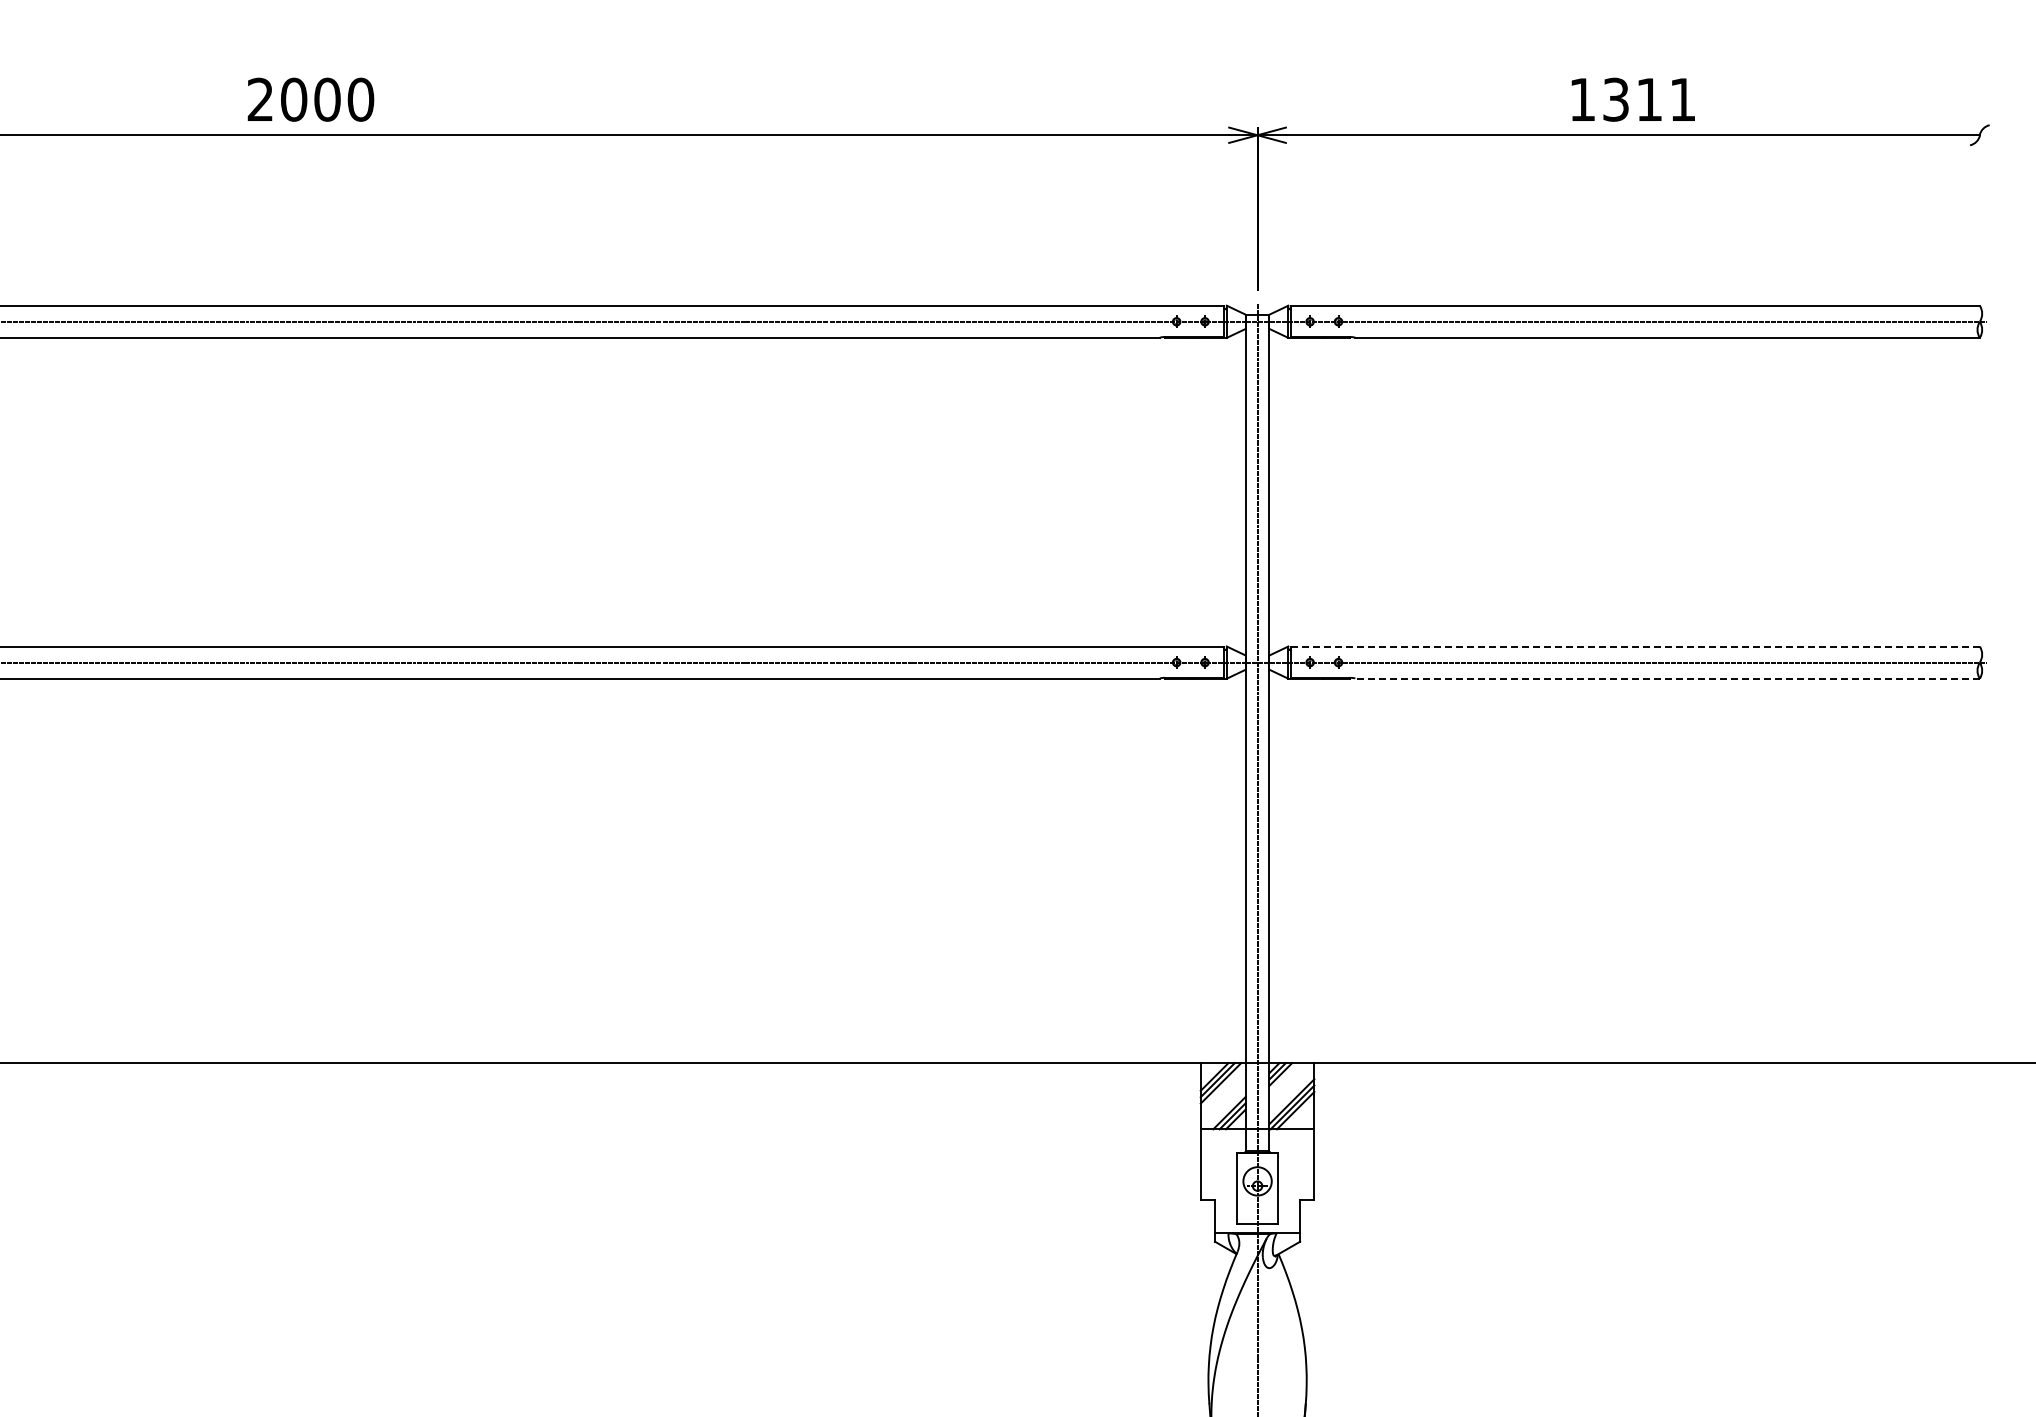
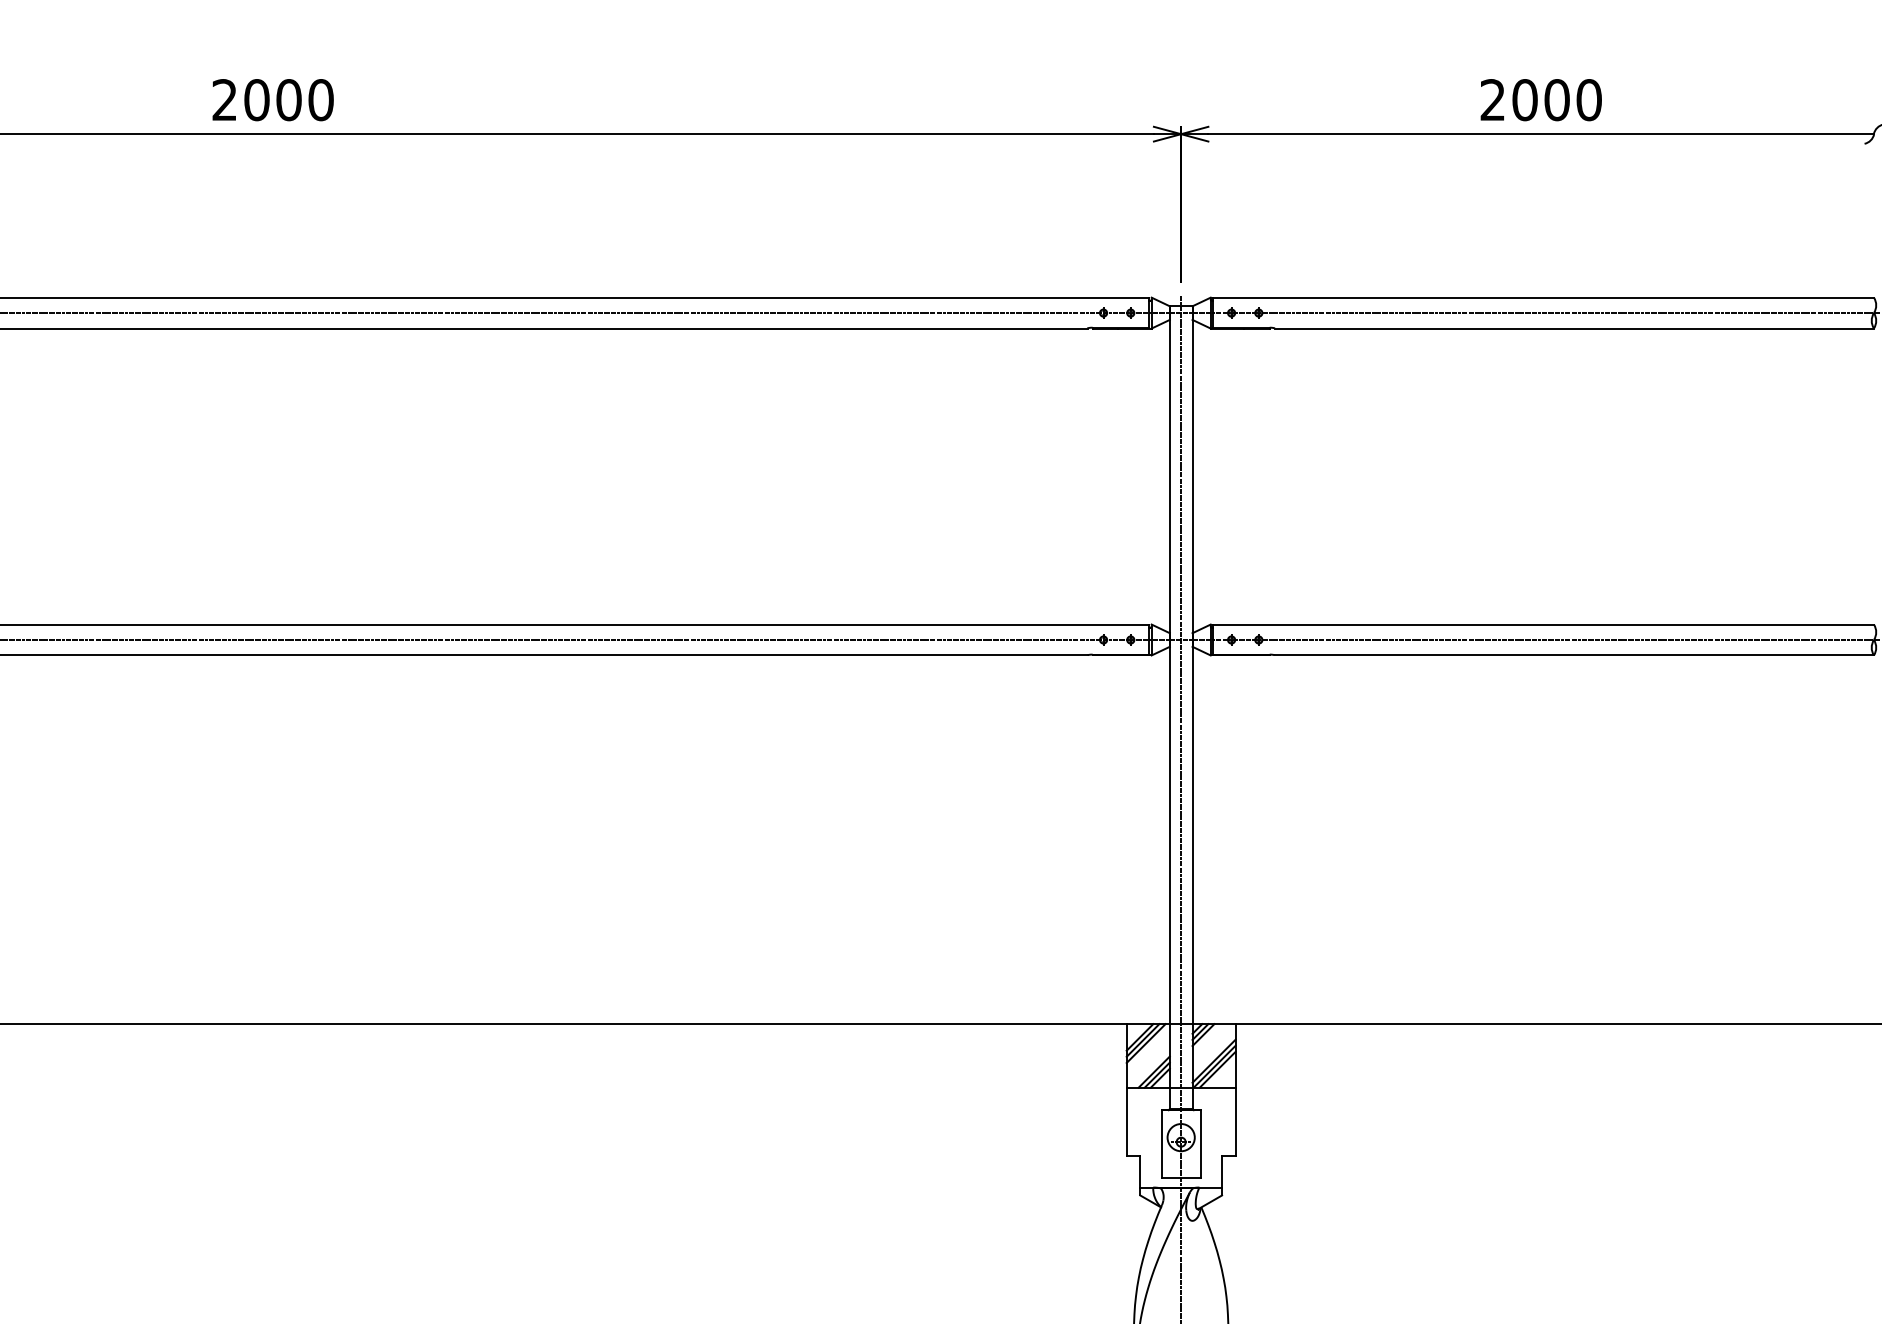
text: (1632, 99) -> (1540, 99), 1311 -> 2000
line: (1635, 646) -> (1543, 624), dashed -> solid
line: (1666, 678) -> (1573, 655), dashed -> solid

